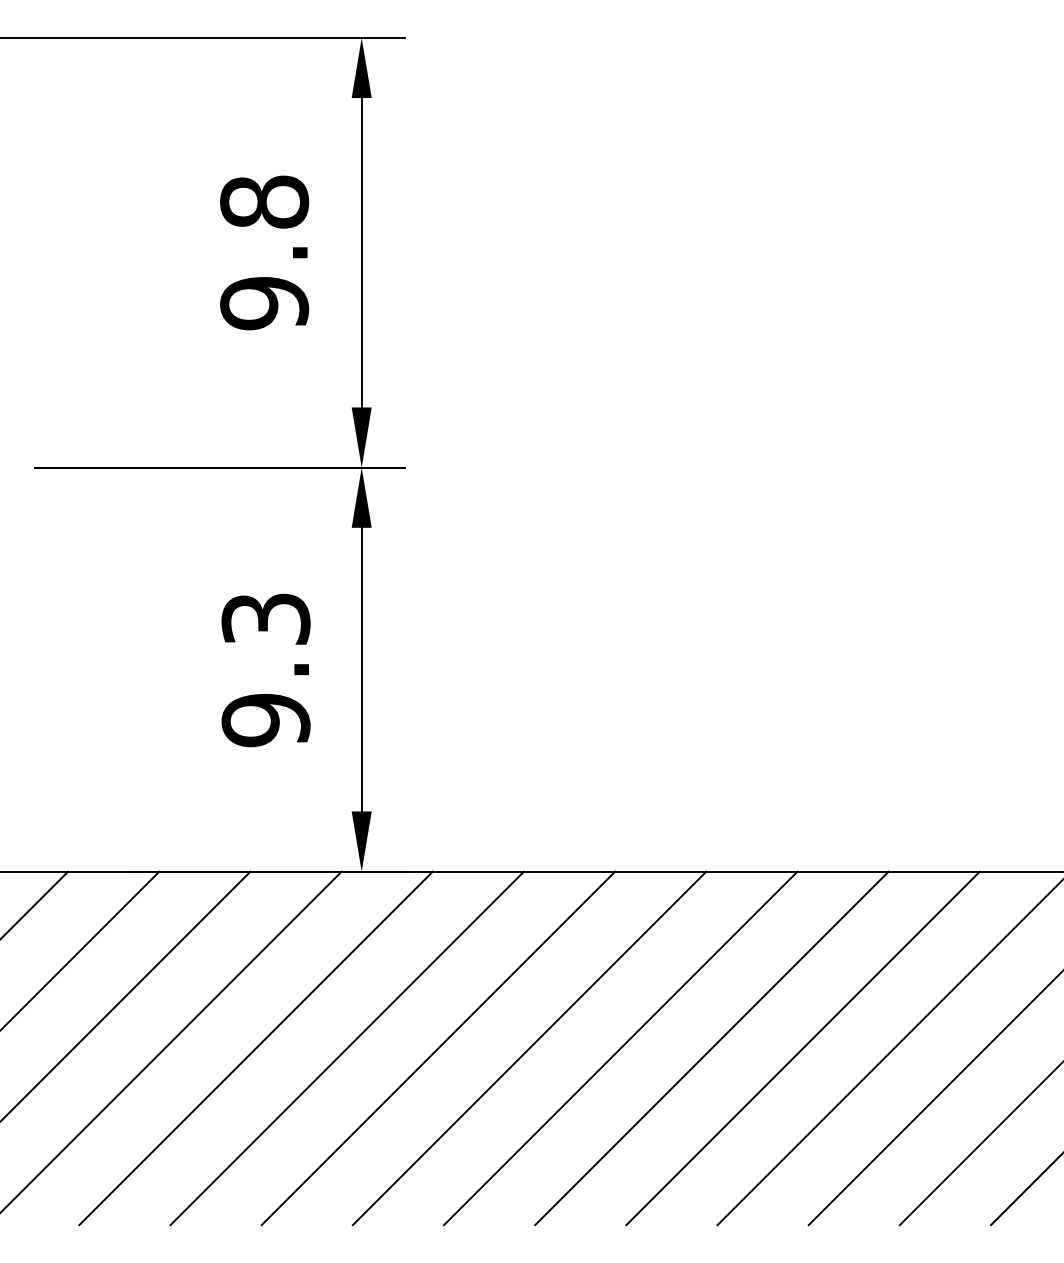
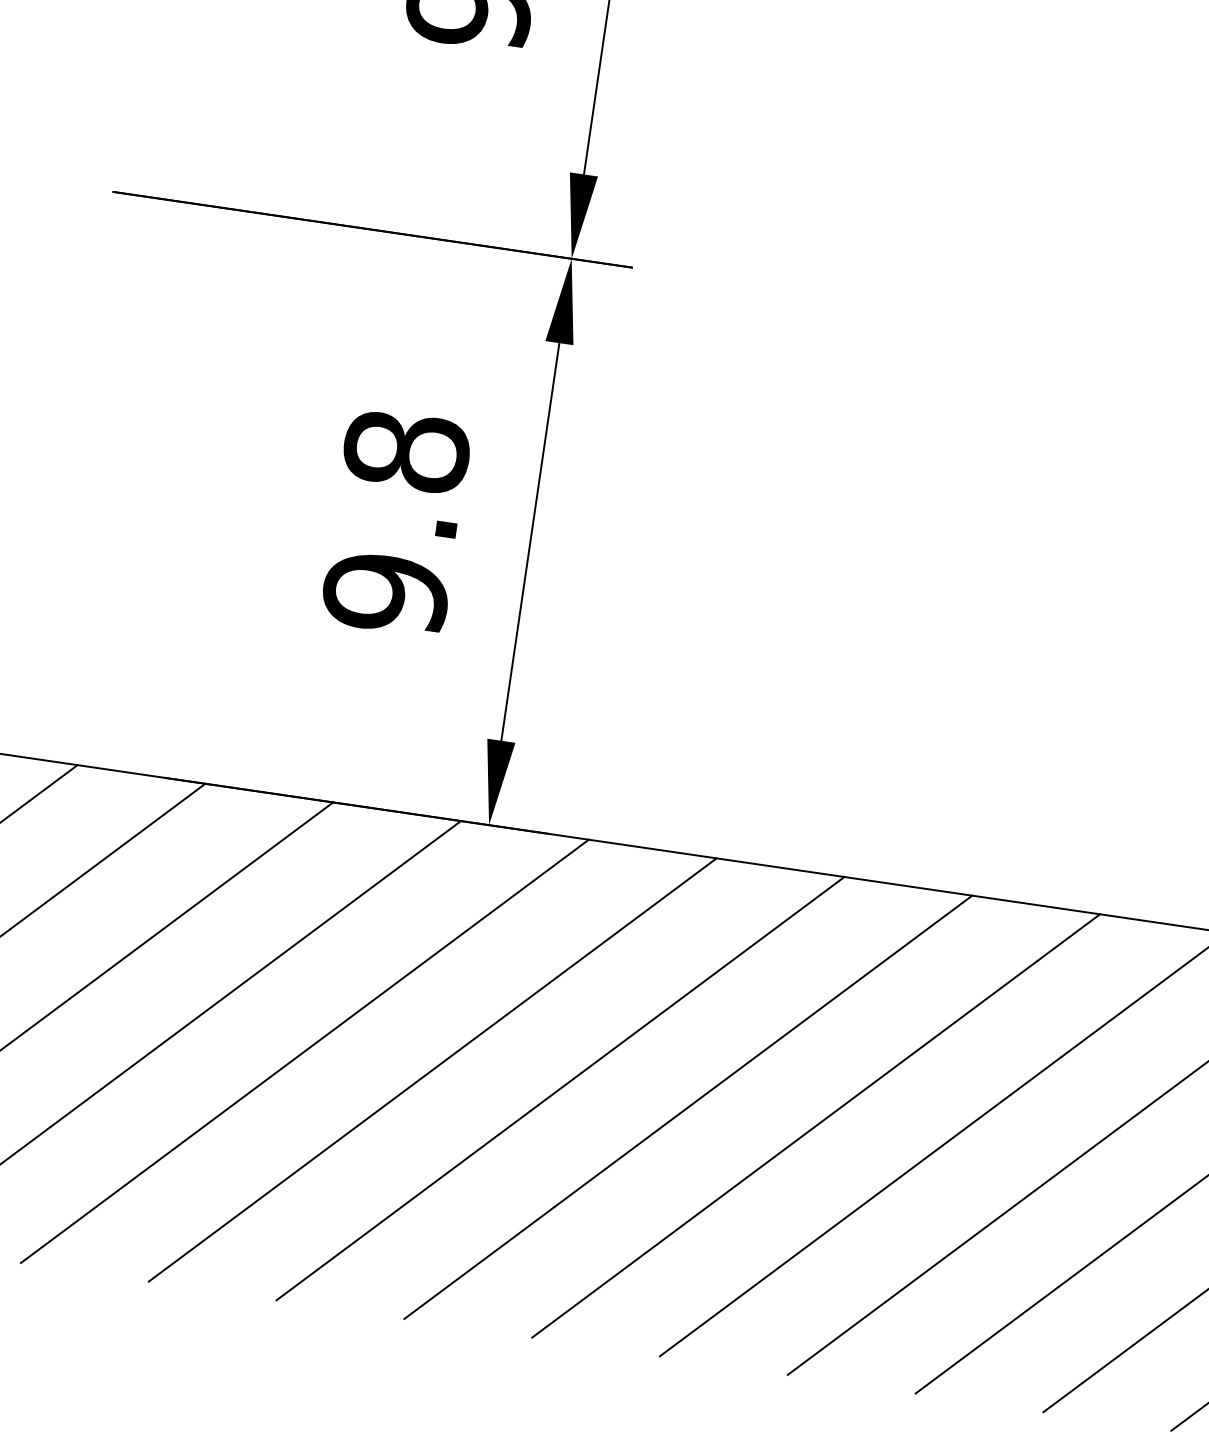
text: (265, 618) -> (405, 450), 9.3 -> 9.8

